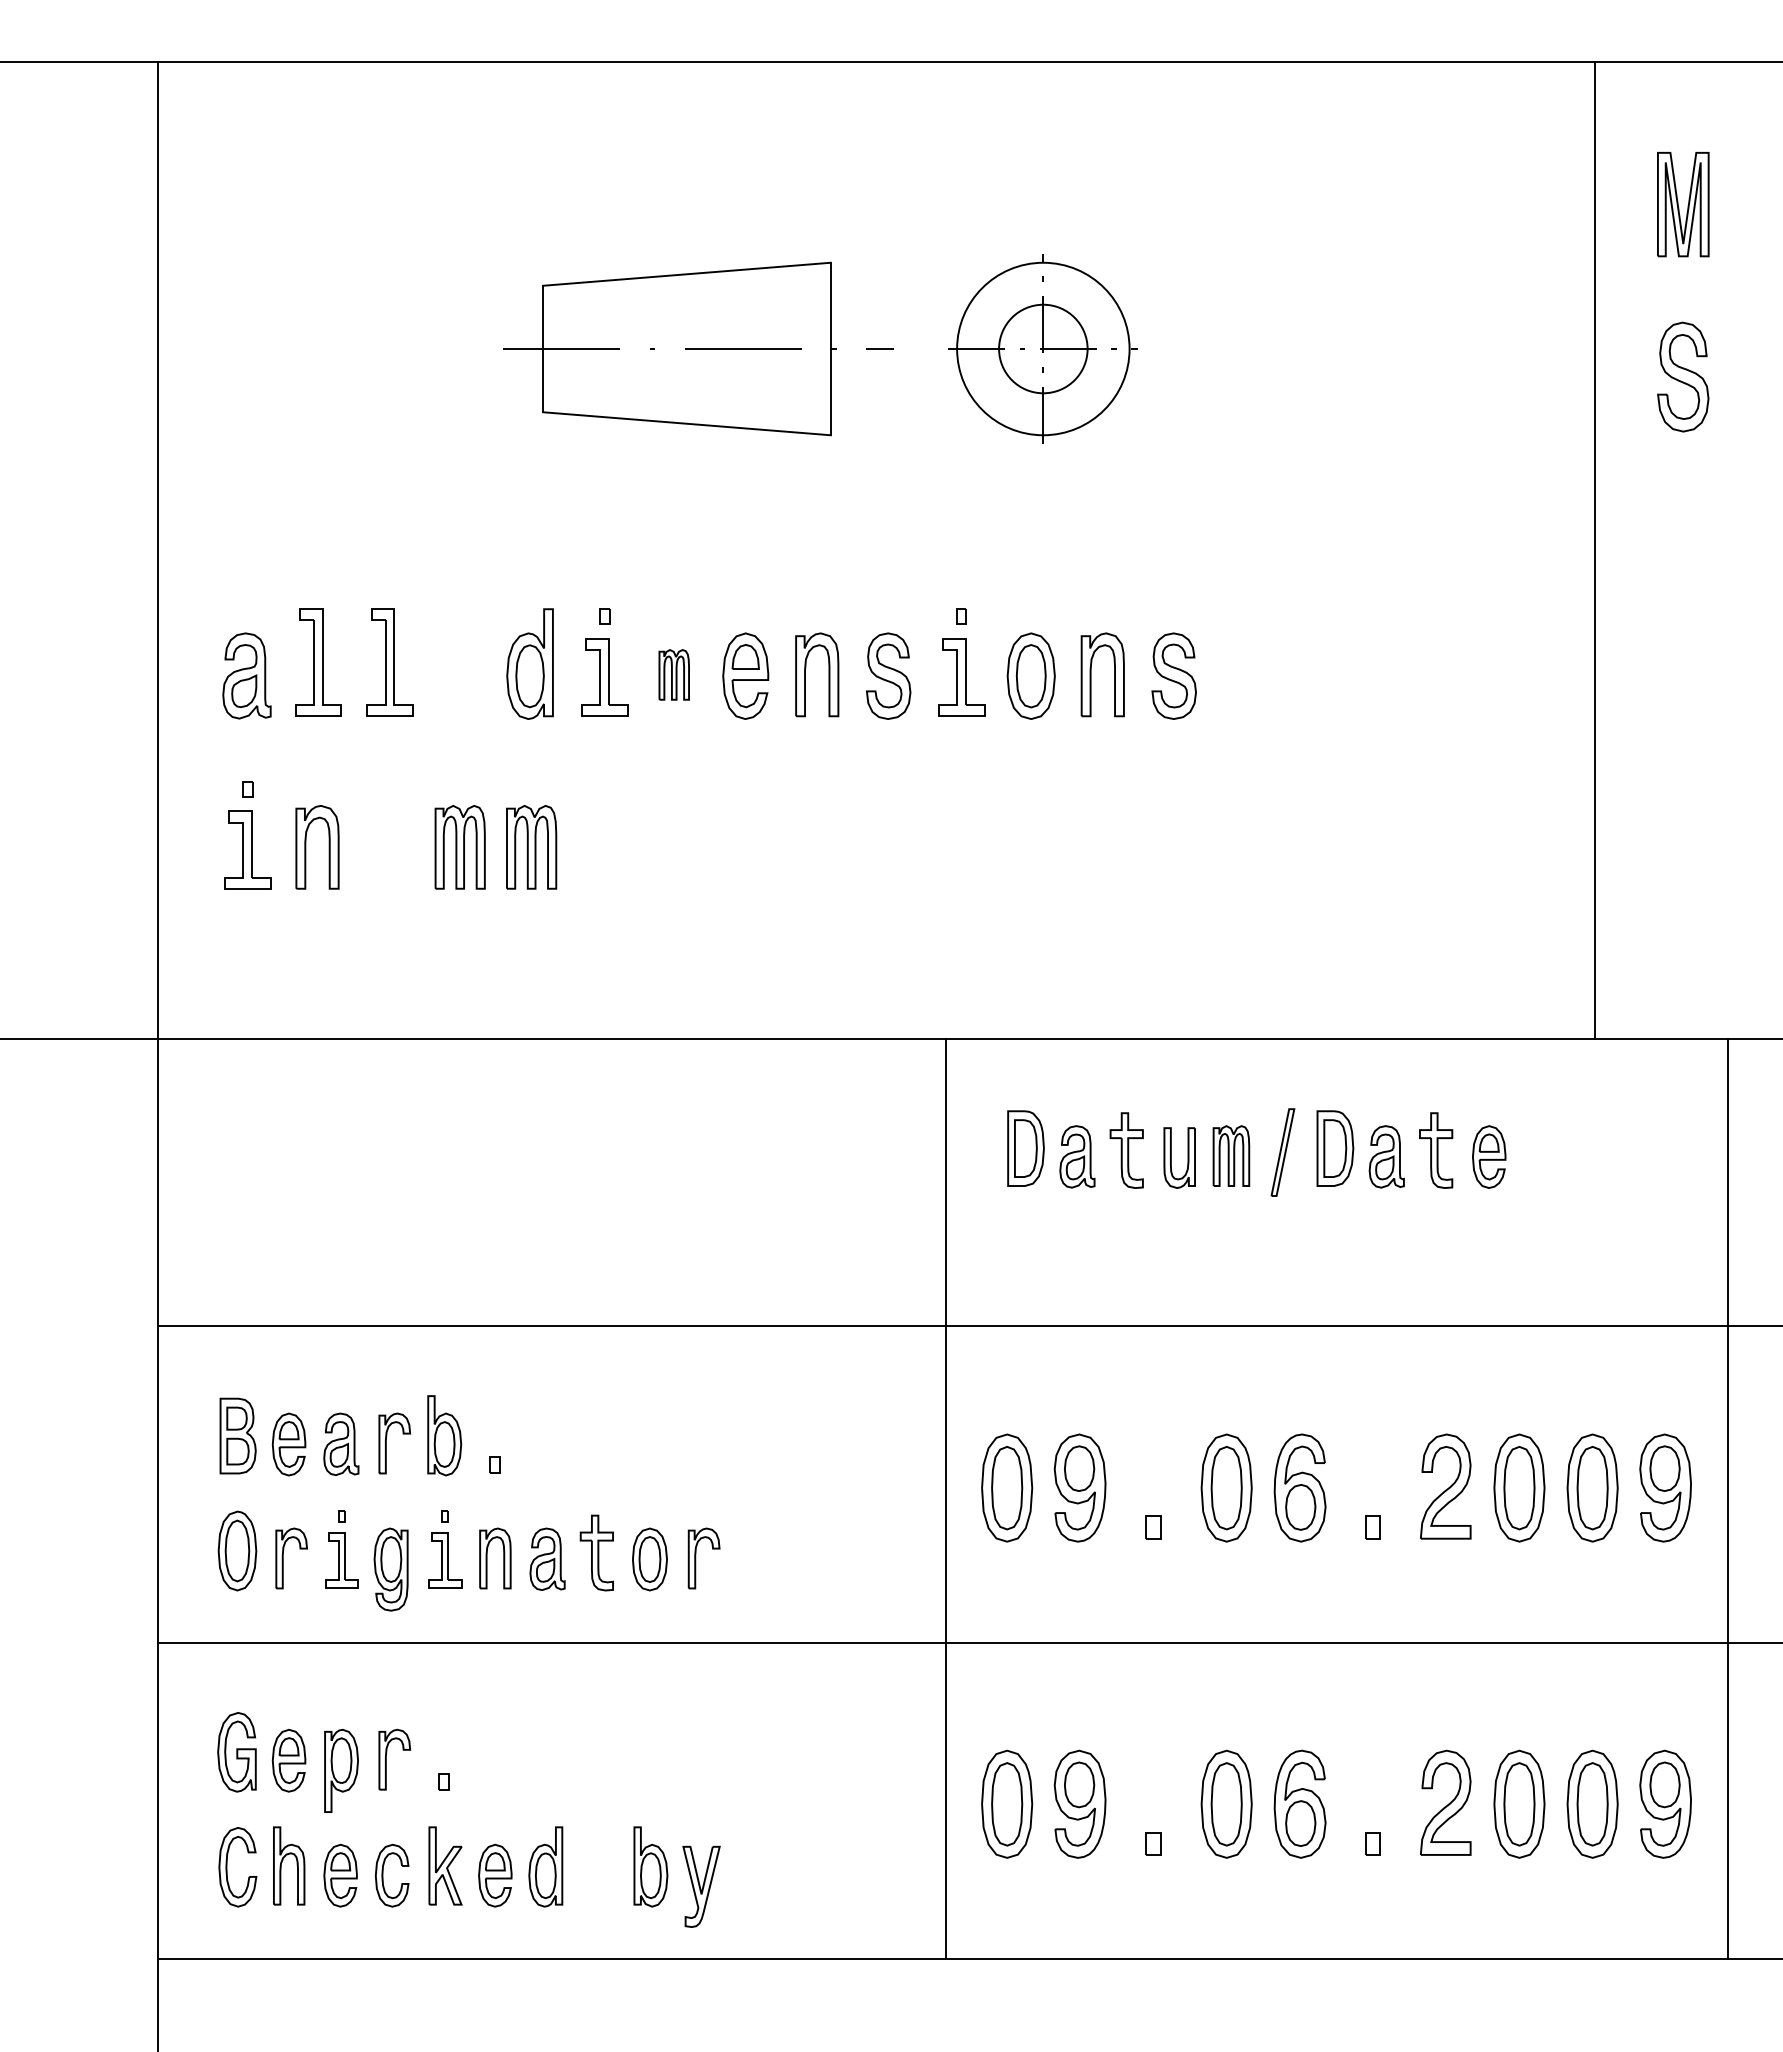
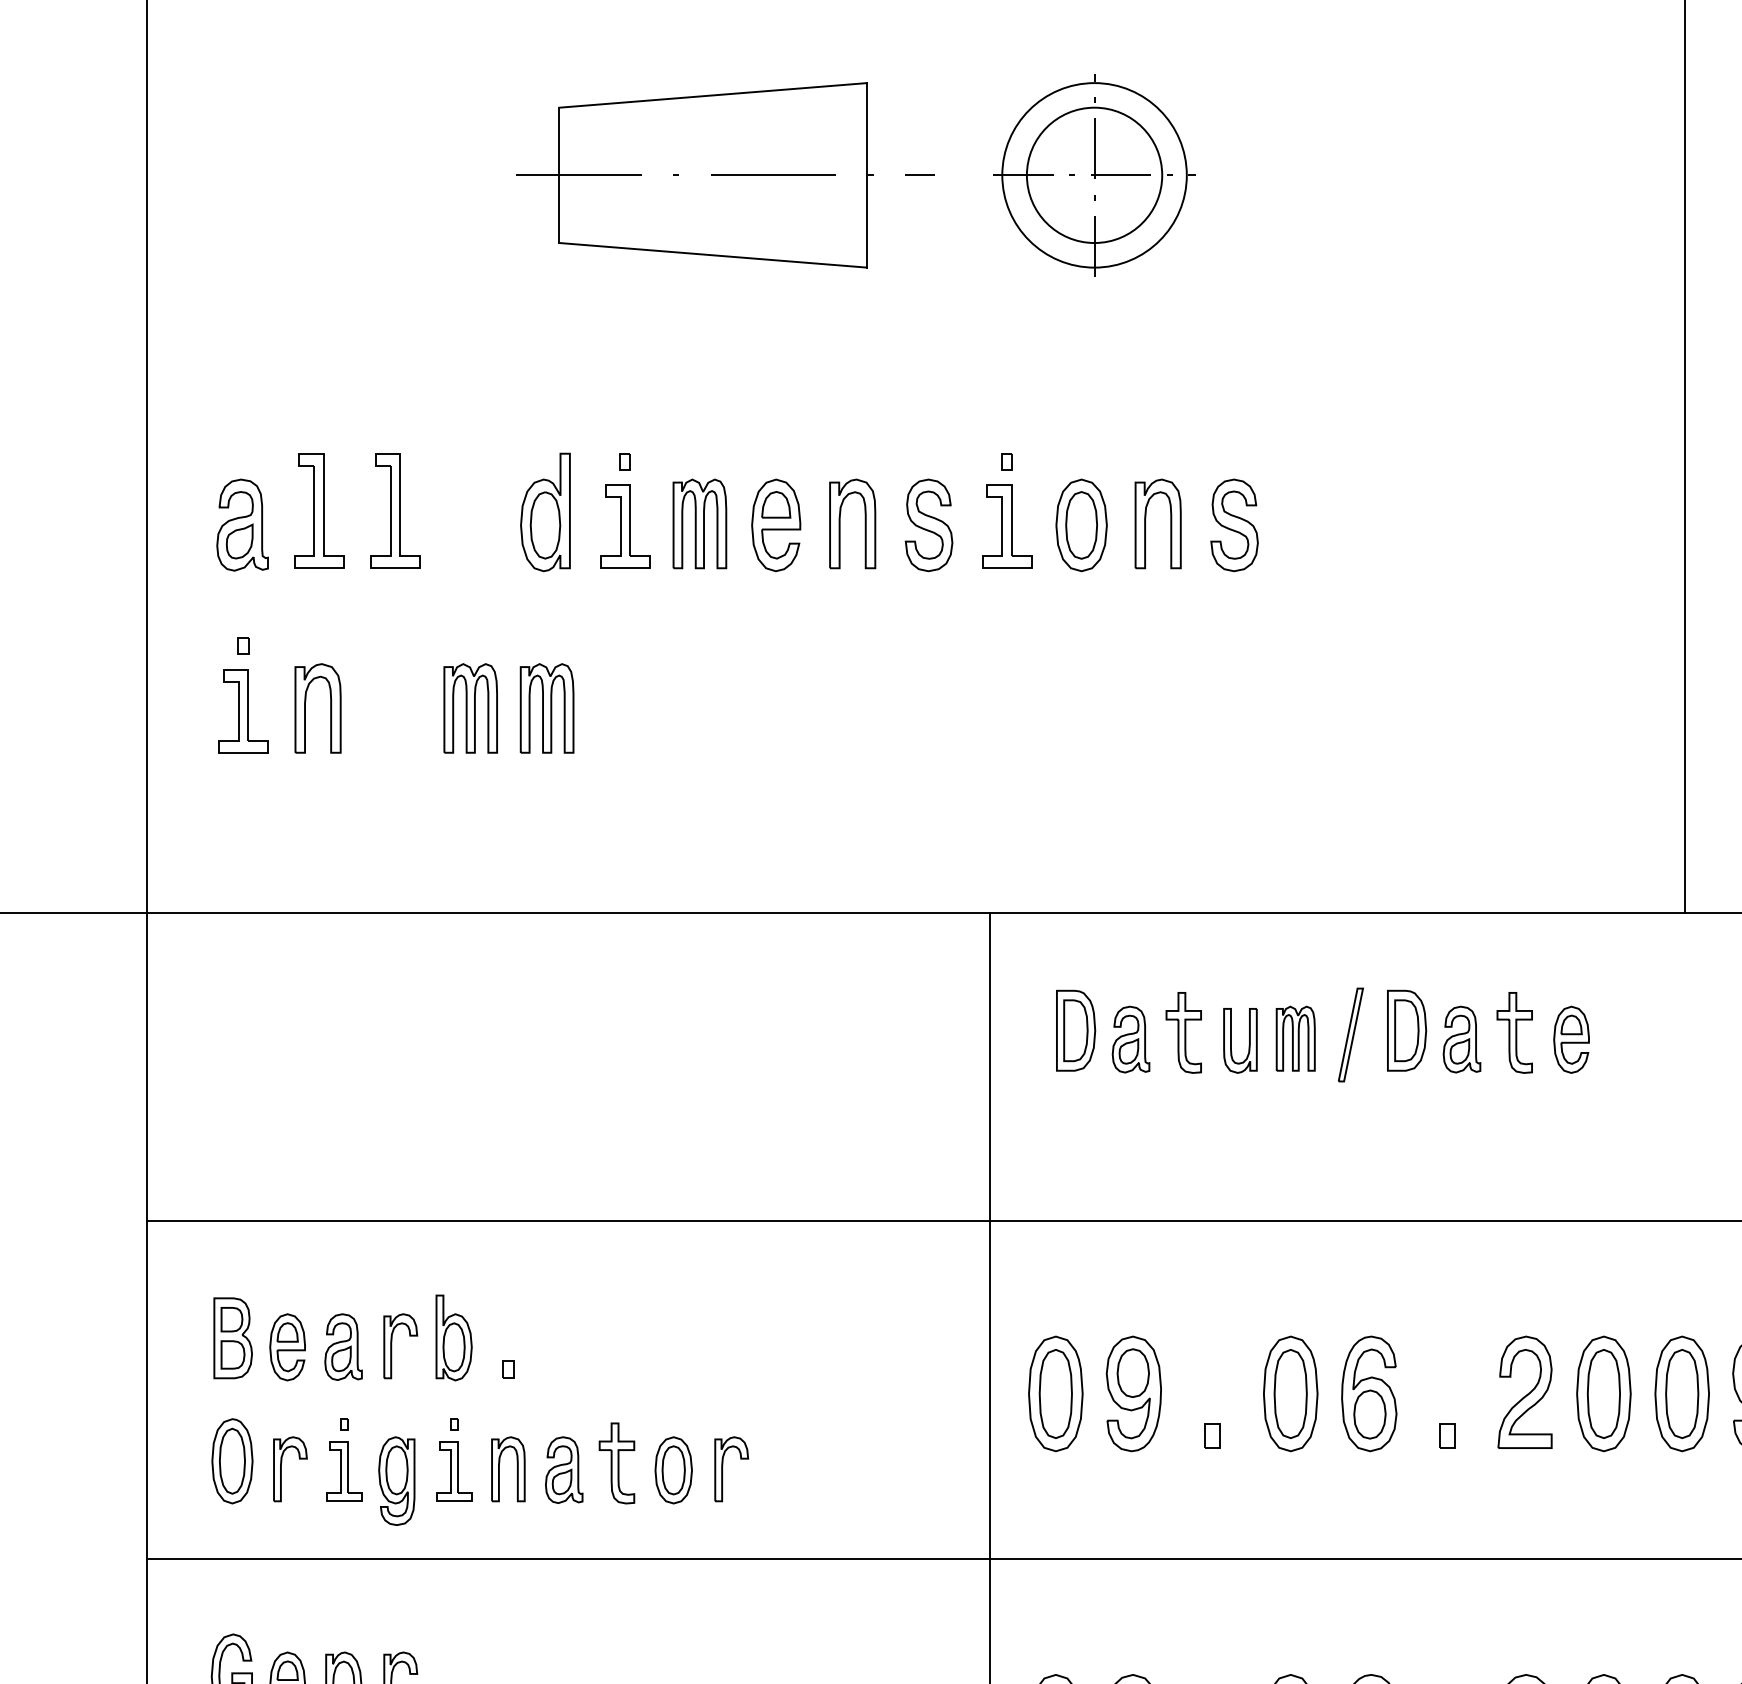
circle: (1043, 348) -> (1094, 174), size x1.43
part: (673, 674) -> (698, 523), size x1.67

